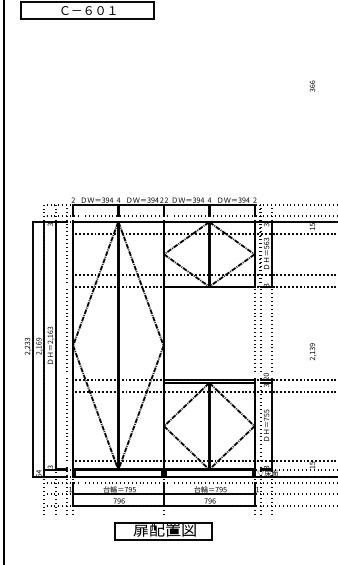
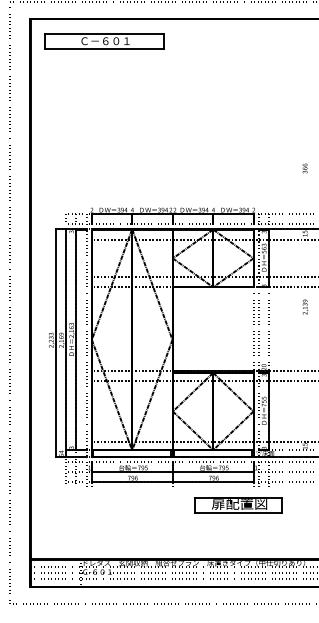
text: (311, 86) -> (304, 168), moved
text: (312, 350) -> (305, 306), moved
part: (163, 531) -> (238, 505), moved

